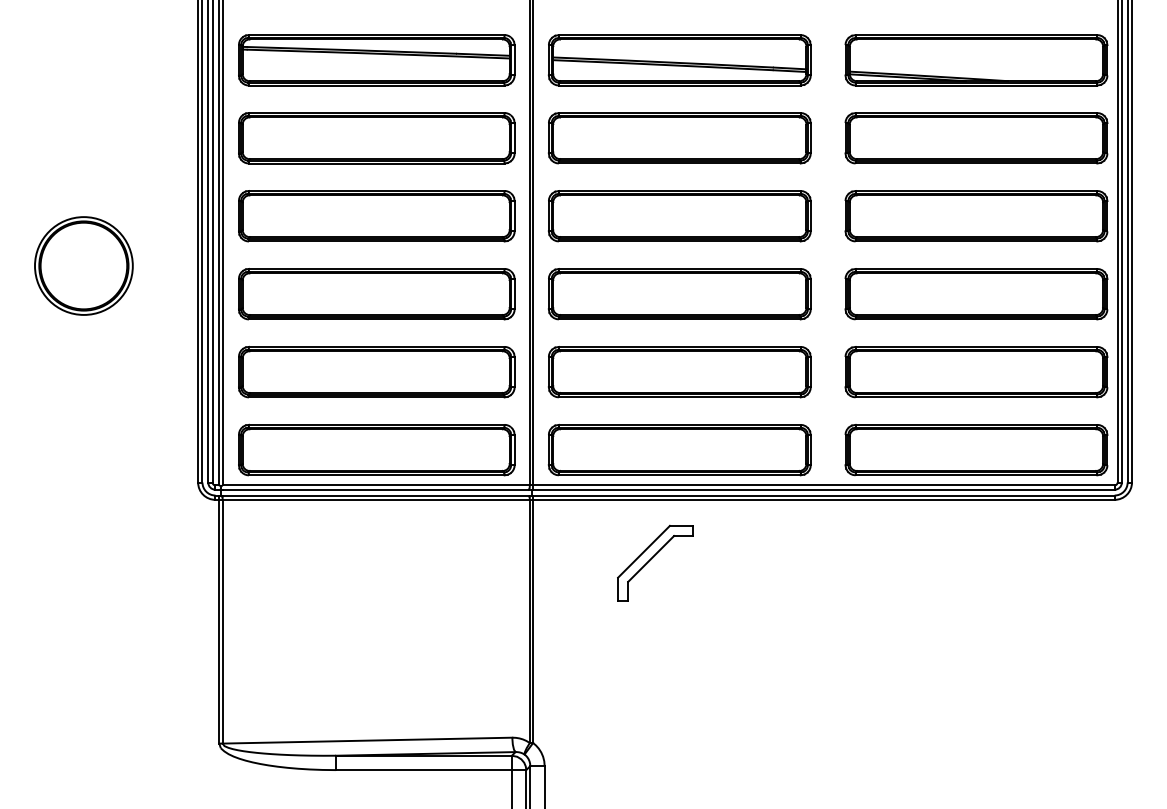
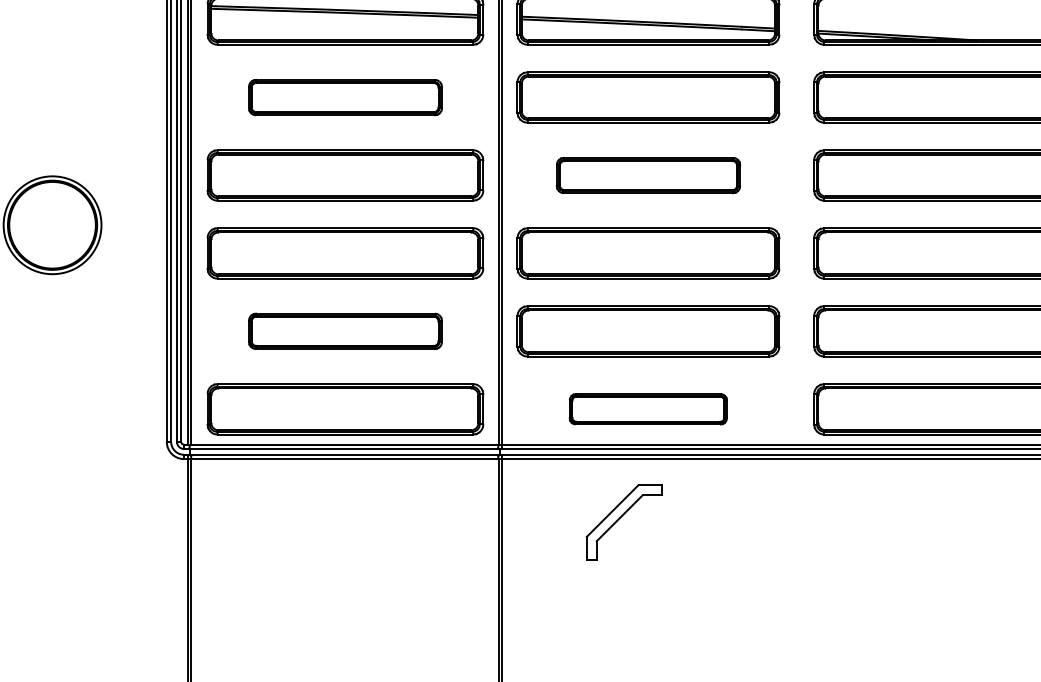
part: (376, 138) -> (345, 97), size x0.7
part: (679, 216) -> (648, 175), size x0.7
part: (376, 371) -> (345, 330), size x0.7
part: (679, 449) -> (648, 408), size x0.6

